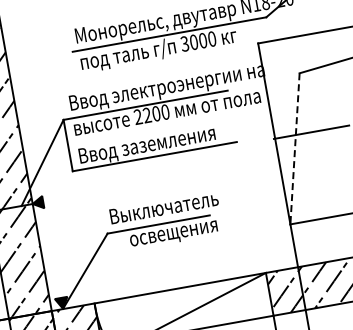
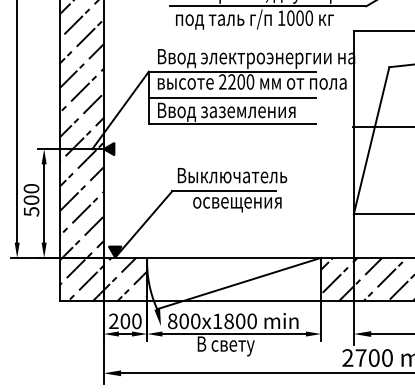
text: (184, 44) -> (281, 18), 3000 -> 1000
line: (149, 130) -> (231, 97), added
line: (294, 148) -> (371, 140), dashed -> solid

